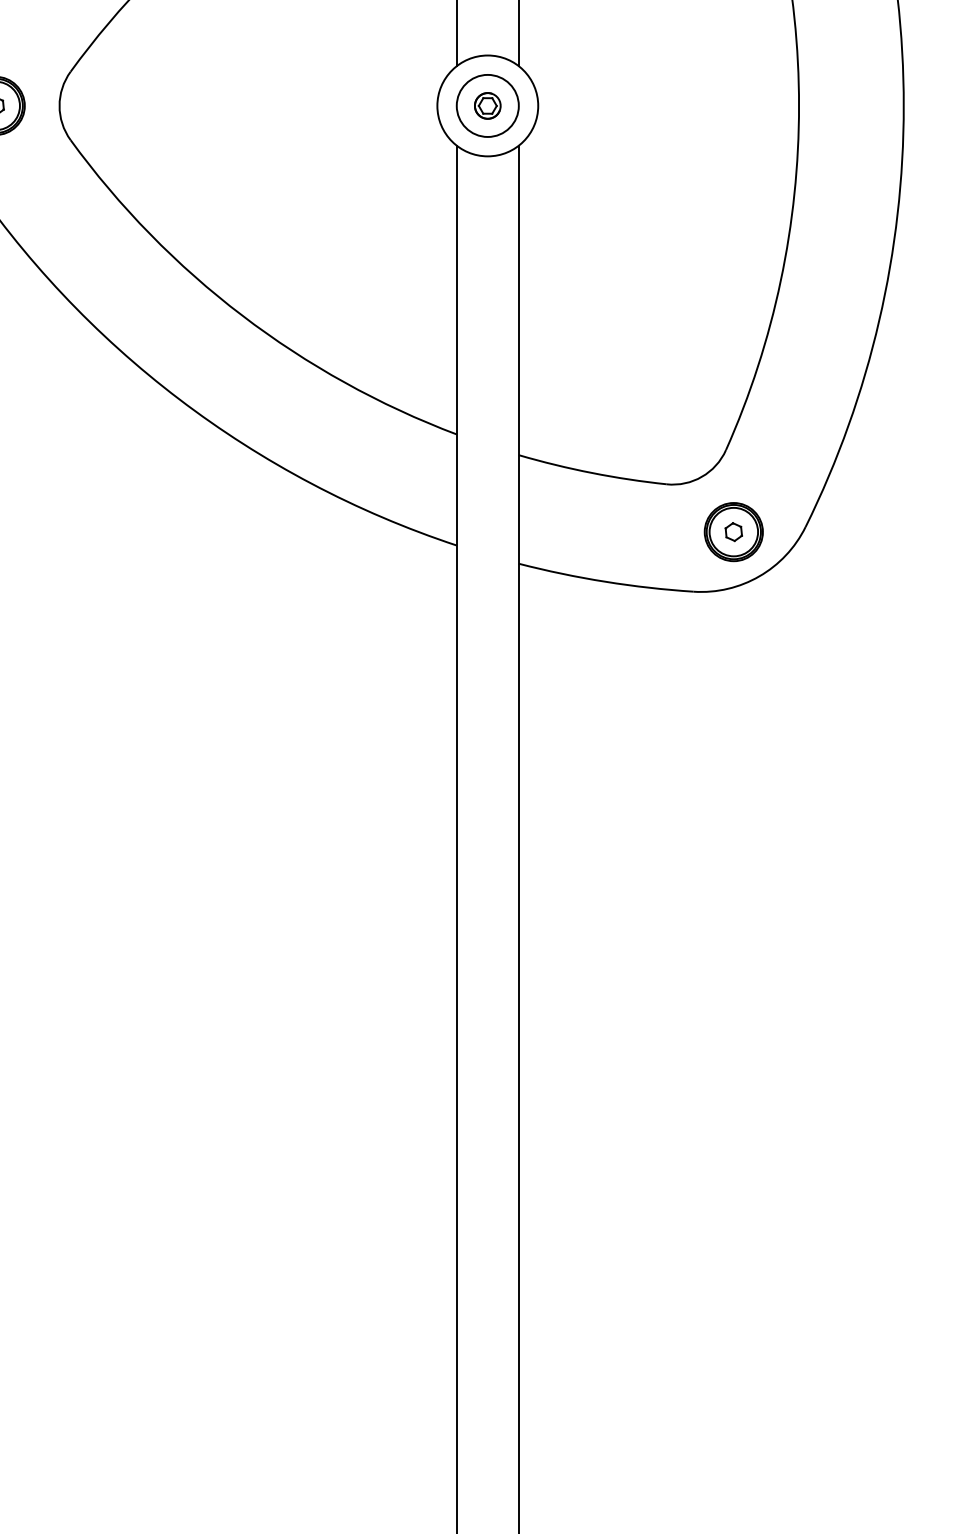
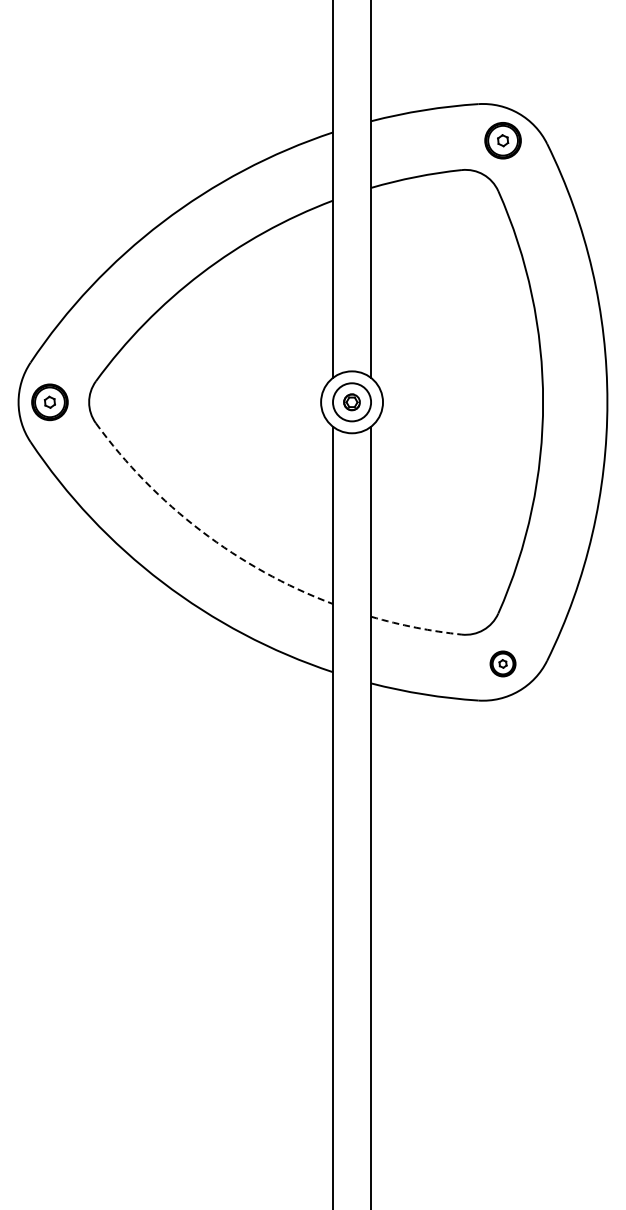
arc: (242, 316) -> (201, 531), solid -> dashed
arc: (592, 472) -> (416, 627), solid -> dashed
part: (732, 531) -> (502, 663), size x0.7

